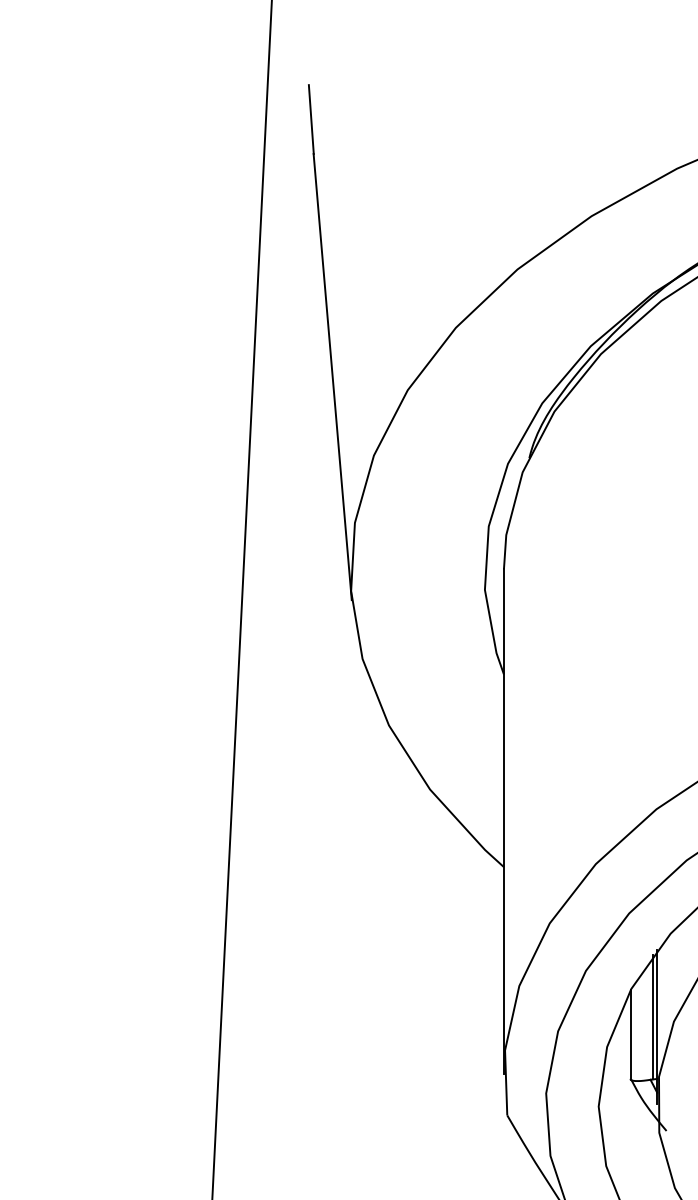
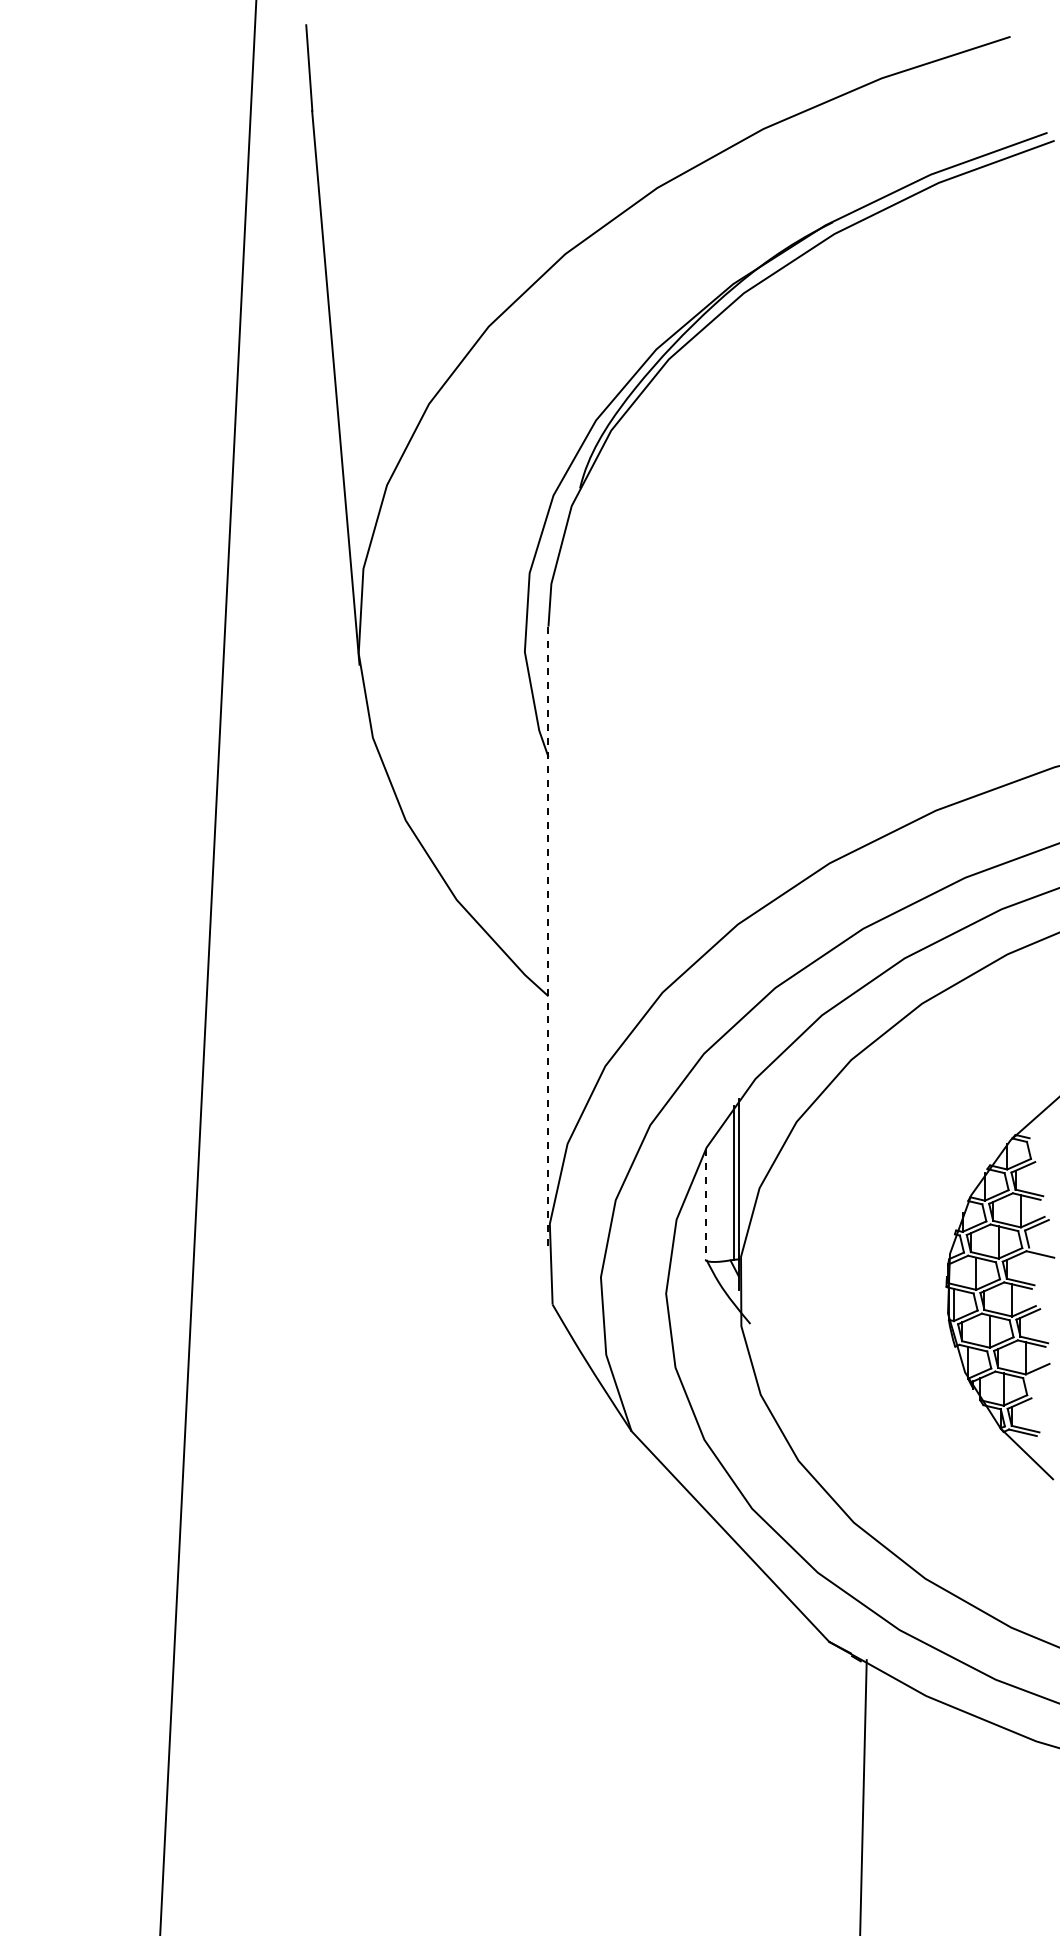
line: (503, 822) -> (548, 940), solid -> dashed
line: (630, 1034) -> (705, 1204), solid -> dashed

